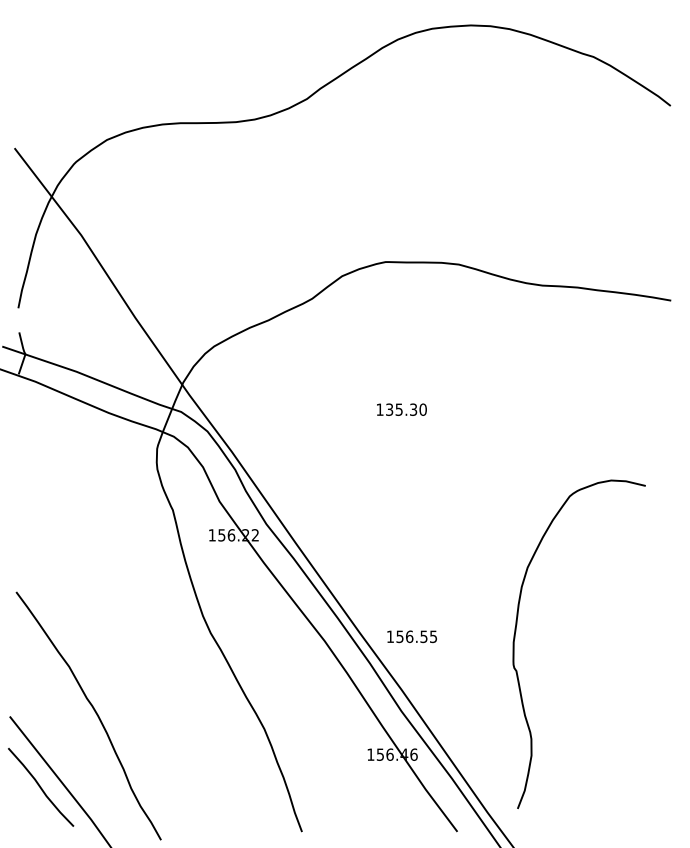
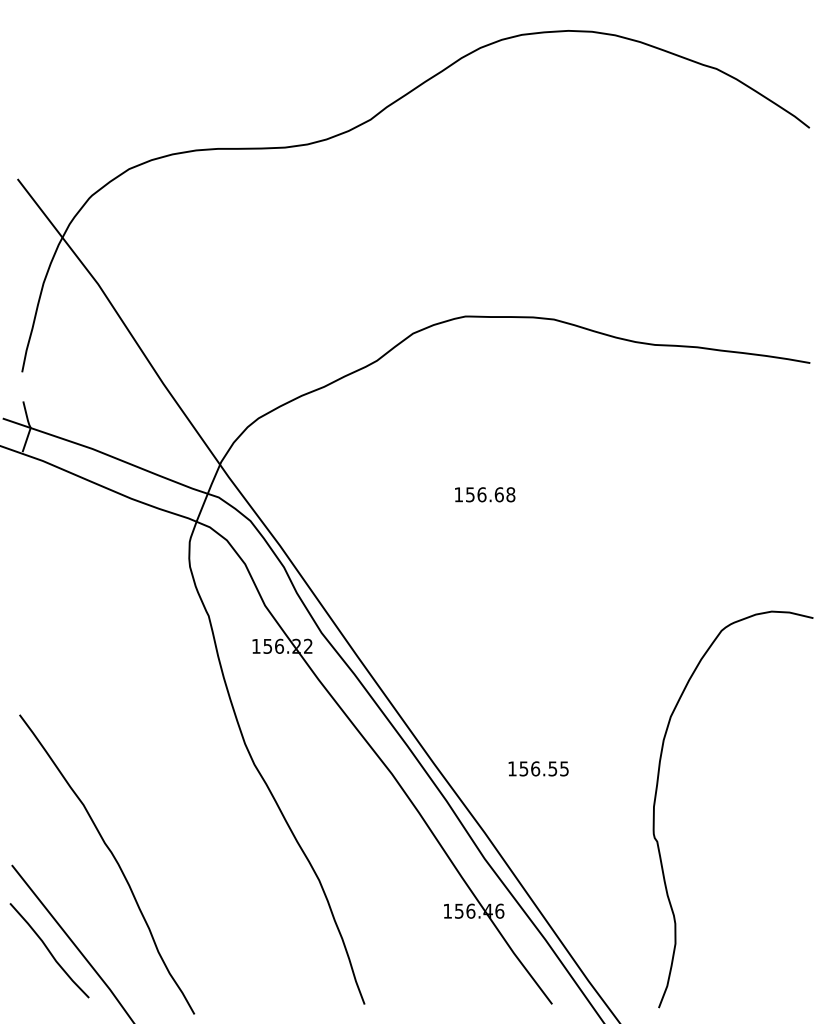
text: (406, 409) -> (490, 494), 135.30 -> 156.68
curve: (516, 631) -> (657, 793), moved
text: (411, 636) -> (537, 768), moved

